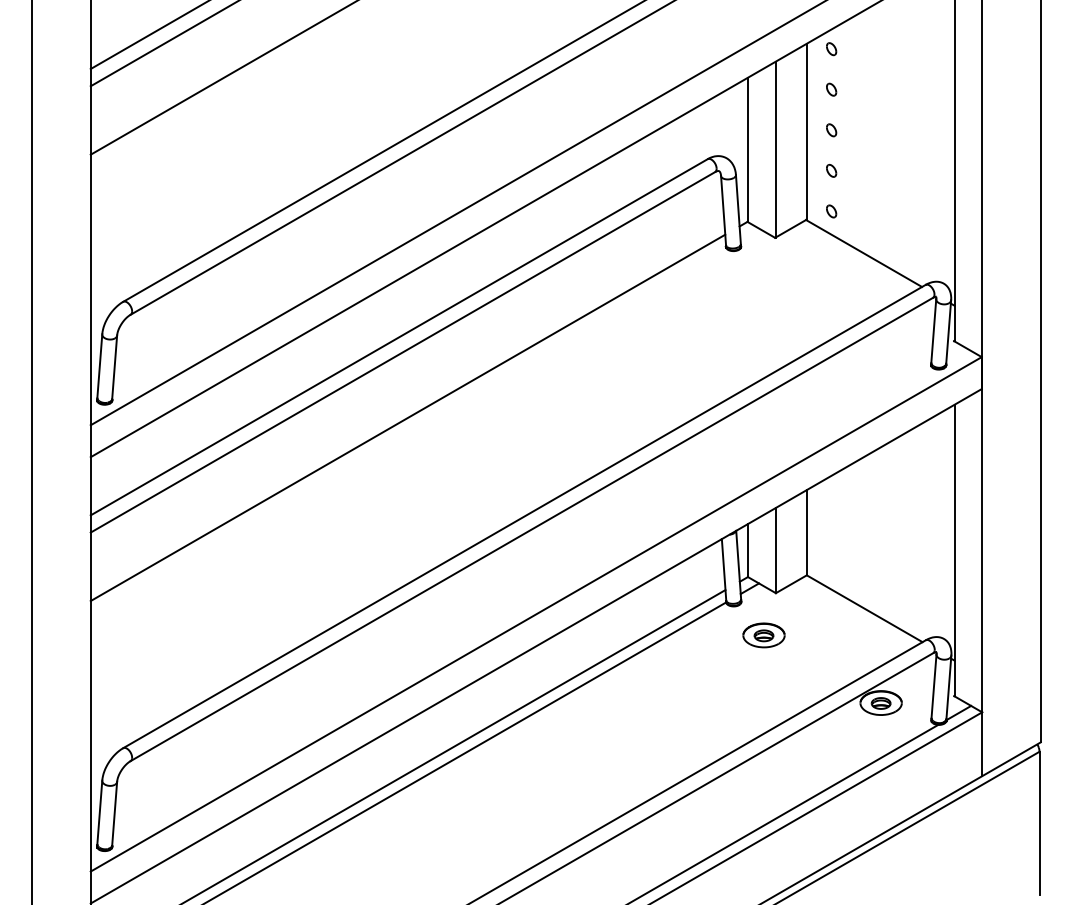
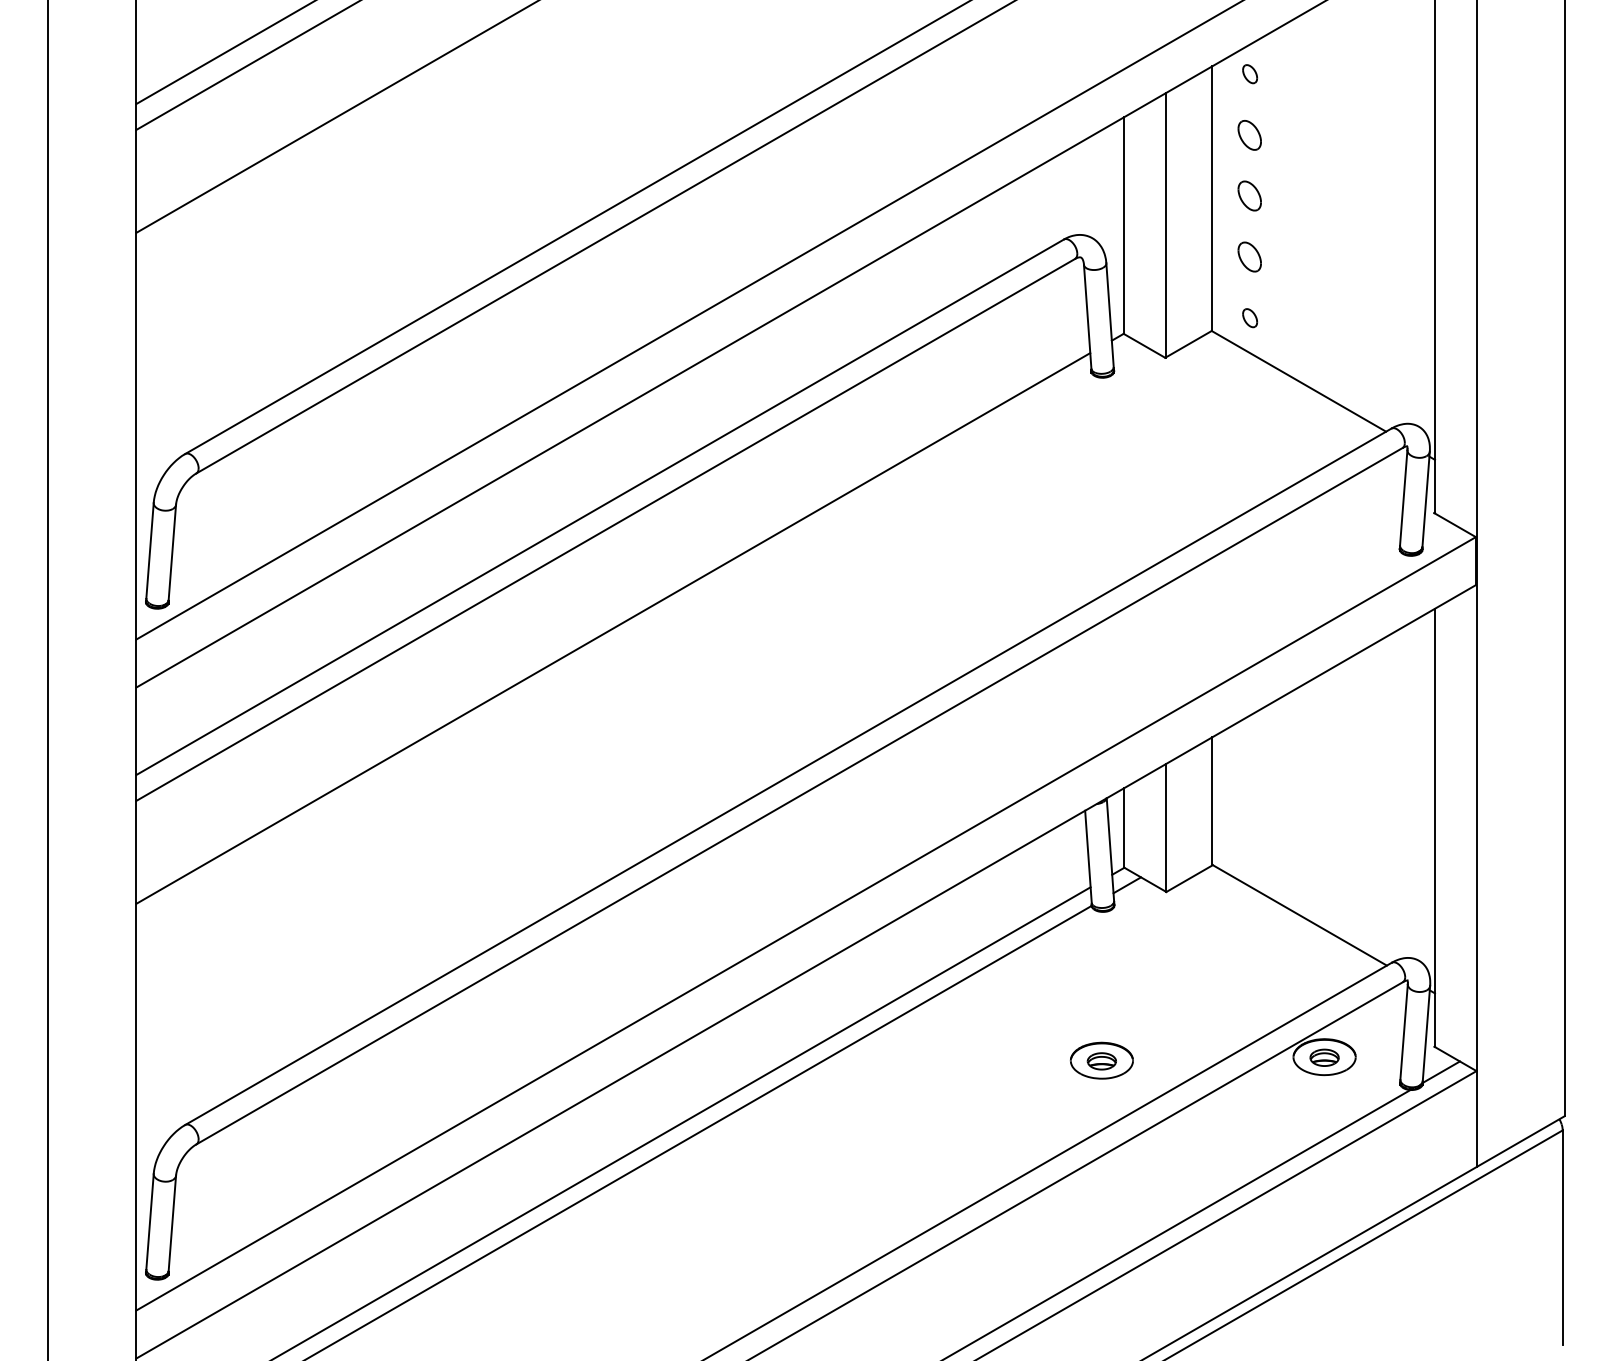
part: (831, 89) -> (1249, 134), size x1.6
part: (831, 130) -> (1249, 196), size x1.6
part: (831, 170) -> (1249, 256), size x1.6
part: (763, 635) -> (1101, 1060), moved

